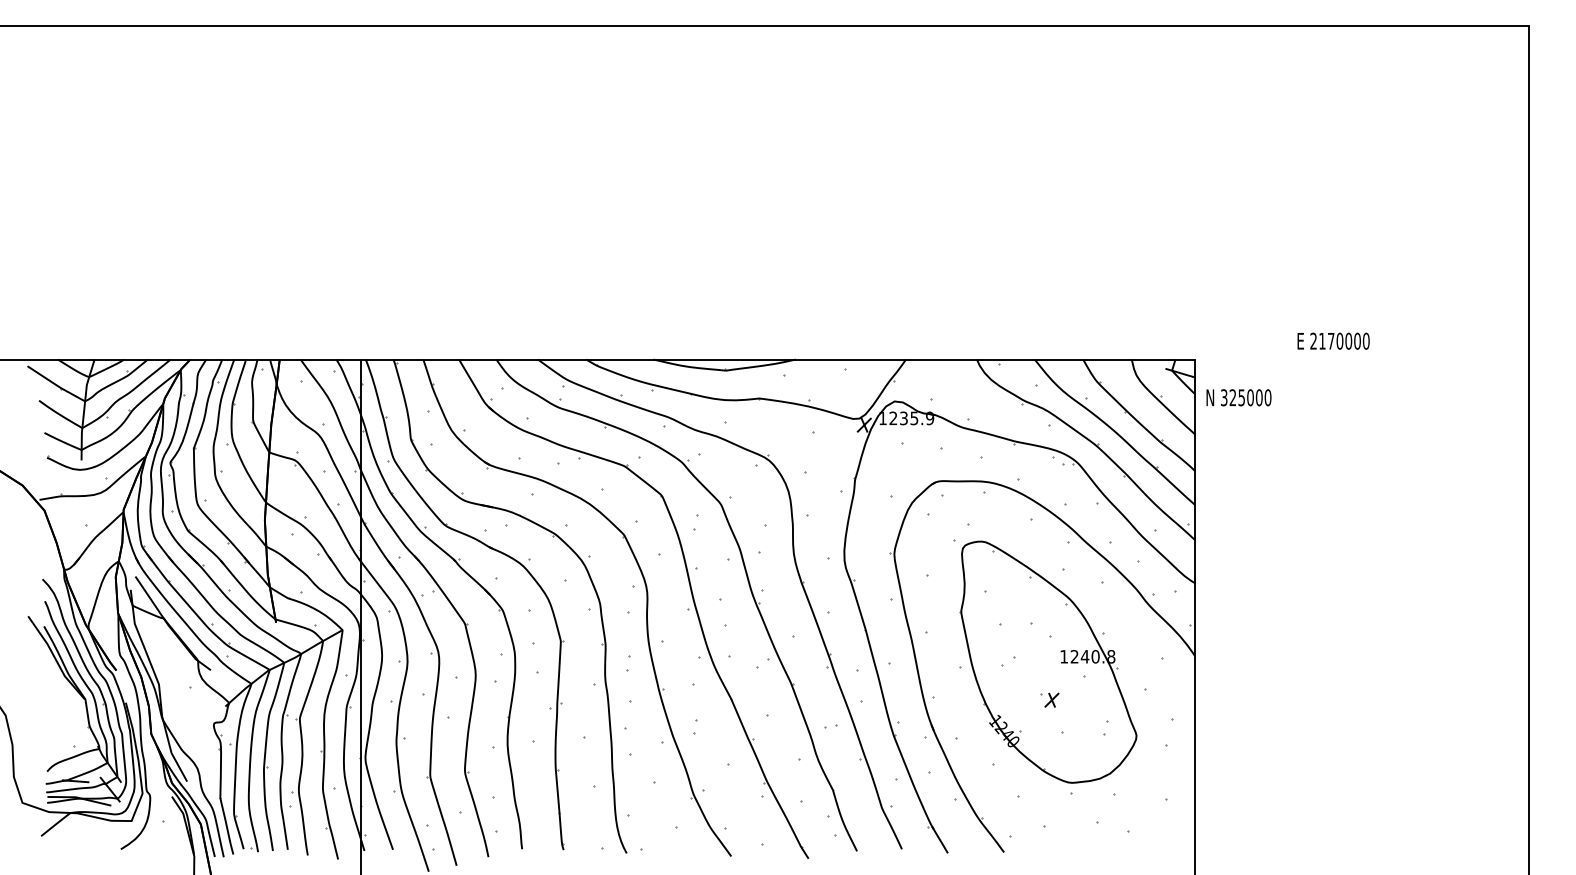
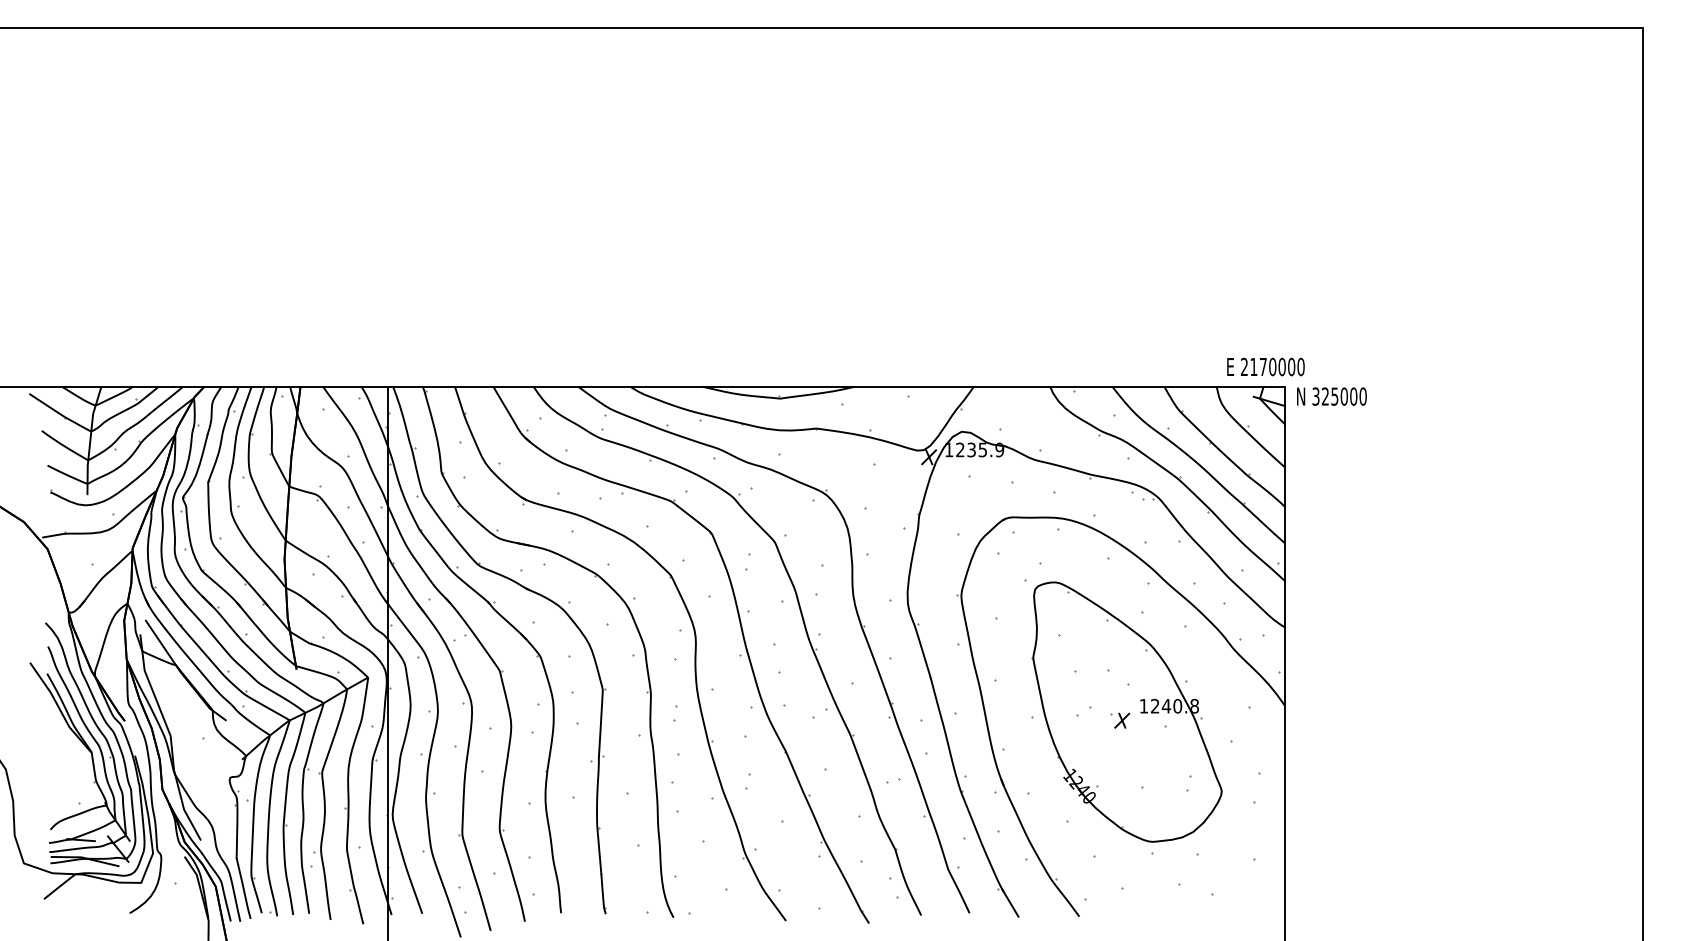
text: (1333, 340) -> (1265, 366), moved
text: (1238, 397) -> (1331, 396), moved
part: (1049, 699) -> (1119, 719), moved

